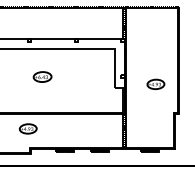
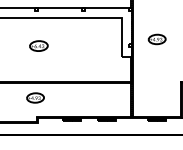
part: (42, 76) -> (38, 45), moved
part: (155, 83) -> (156, 38), moved

